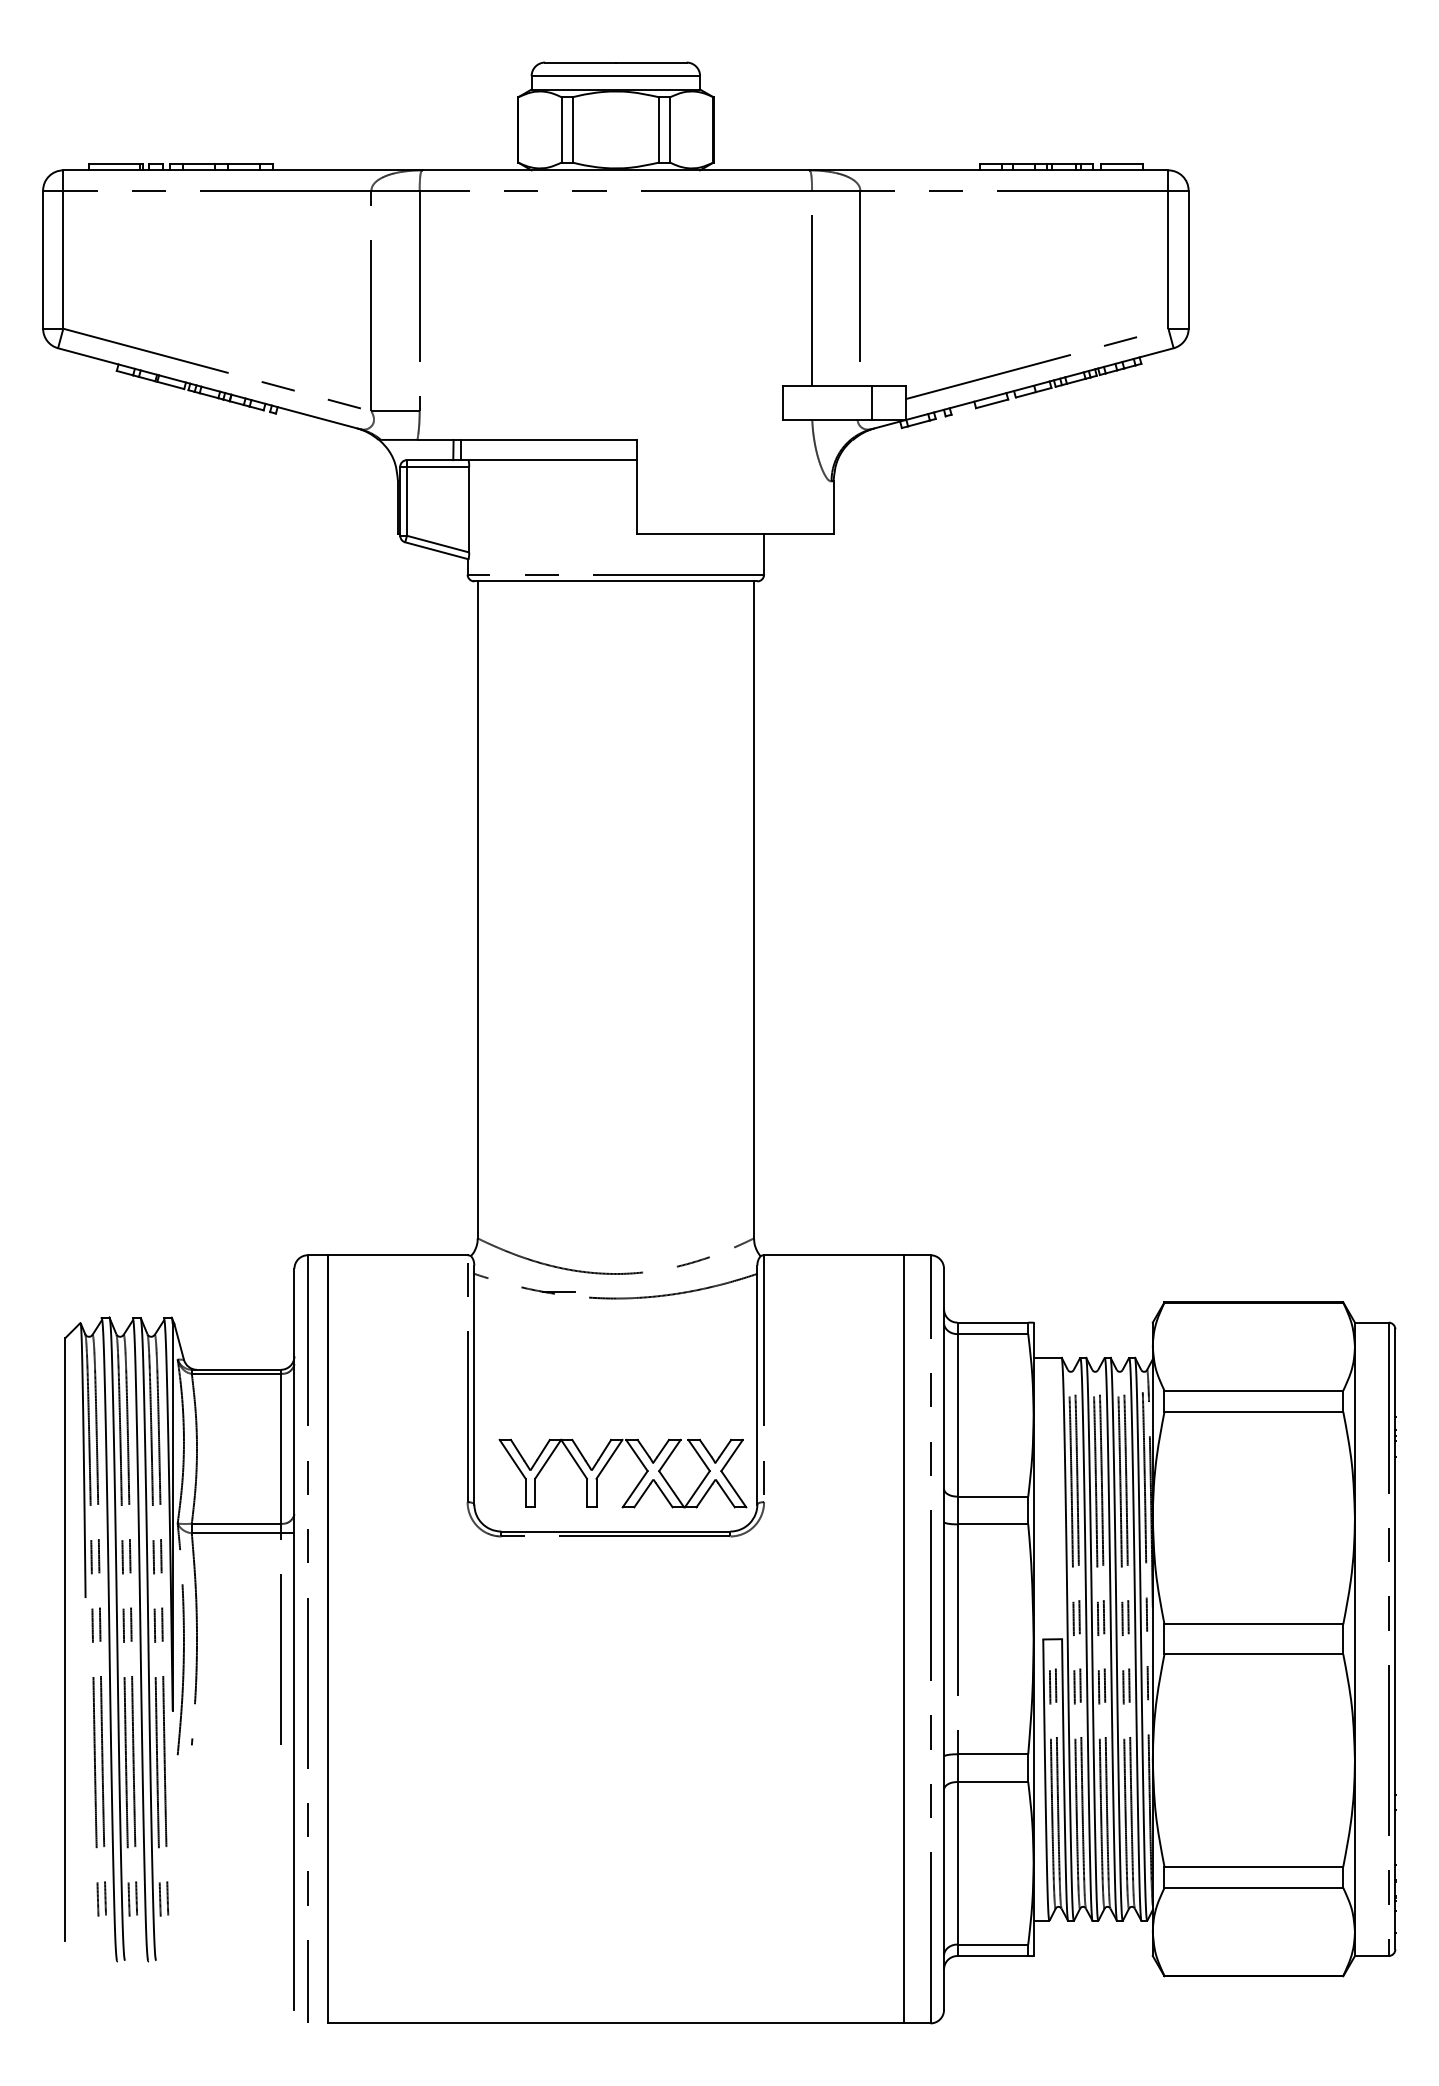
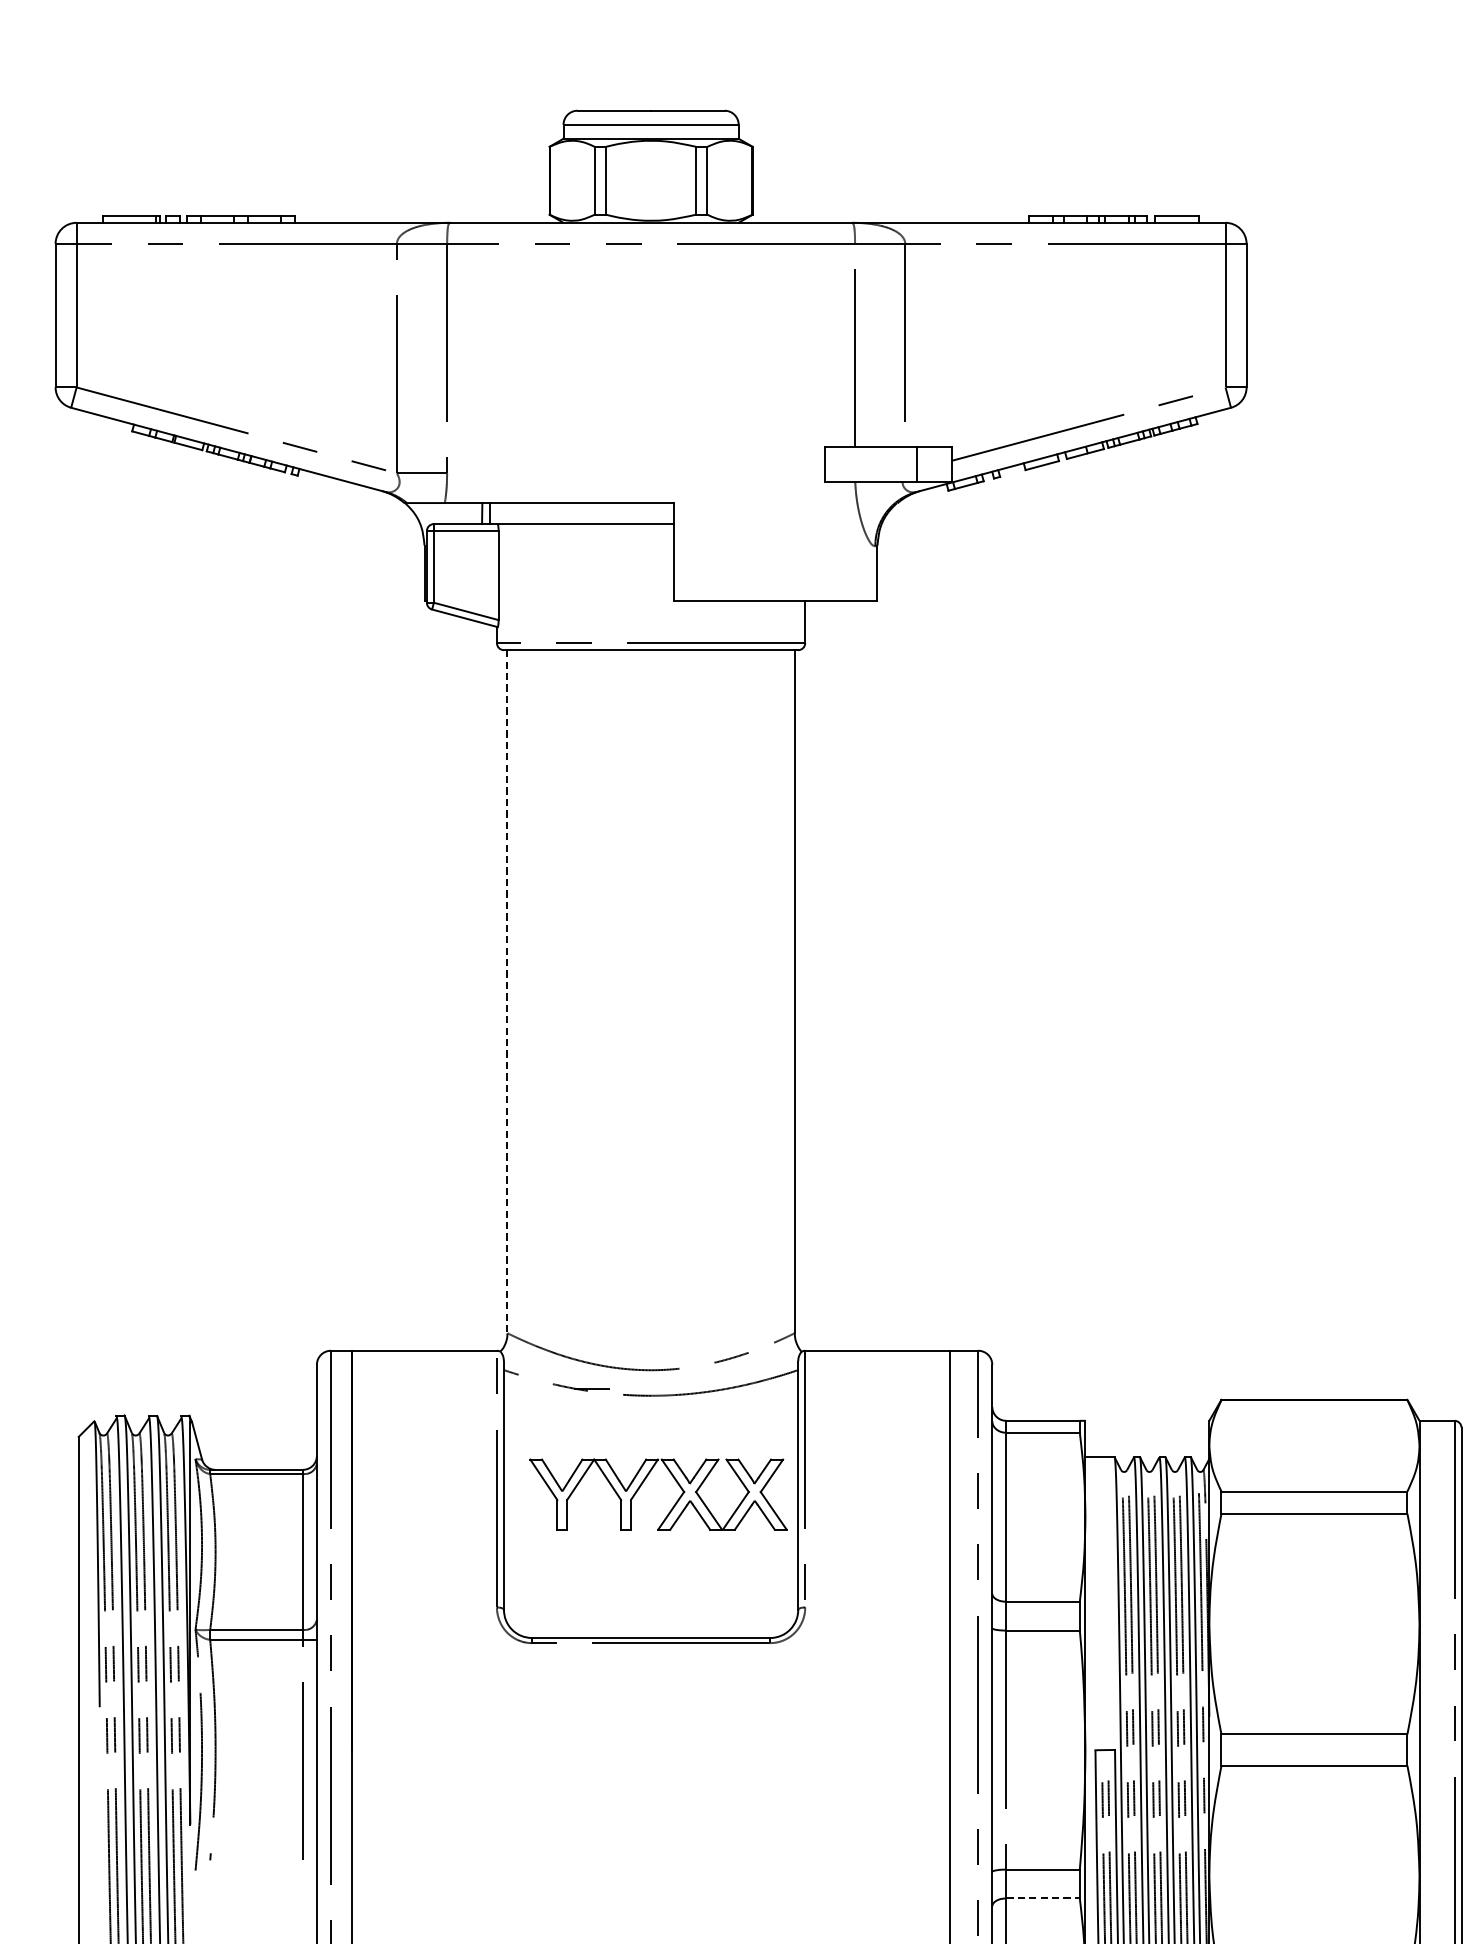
line: (477, 910) -> (507, 992), solid -> dashed
part: (607, 1464) -> (642, 1485), moved
line: (993, 1782) -> (1043, 1898), solid -> dashed

